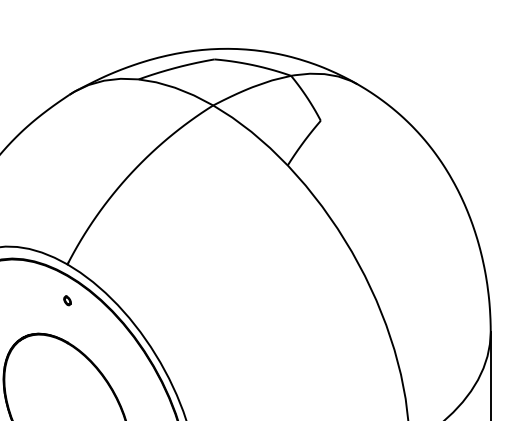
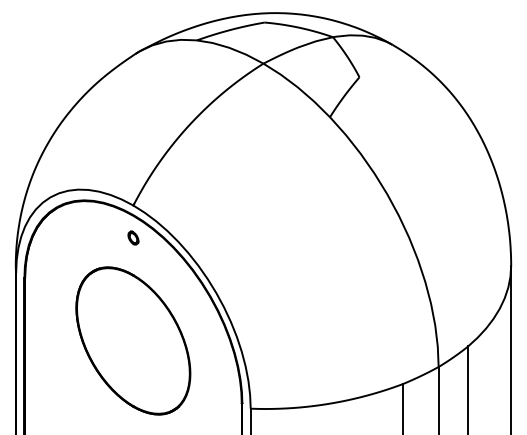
part: (67, 300) -> (133, 237), size x1.67

